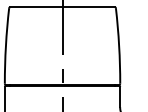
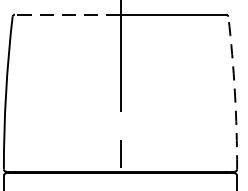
line: (35, 7) -> (65, 15), solid -> dashed
arc: (119, 45) -> (235, 92), solid -> dashed

